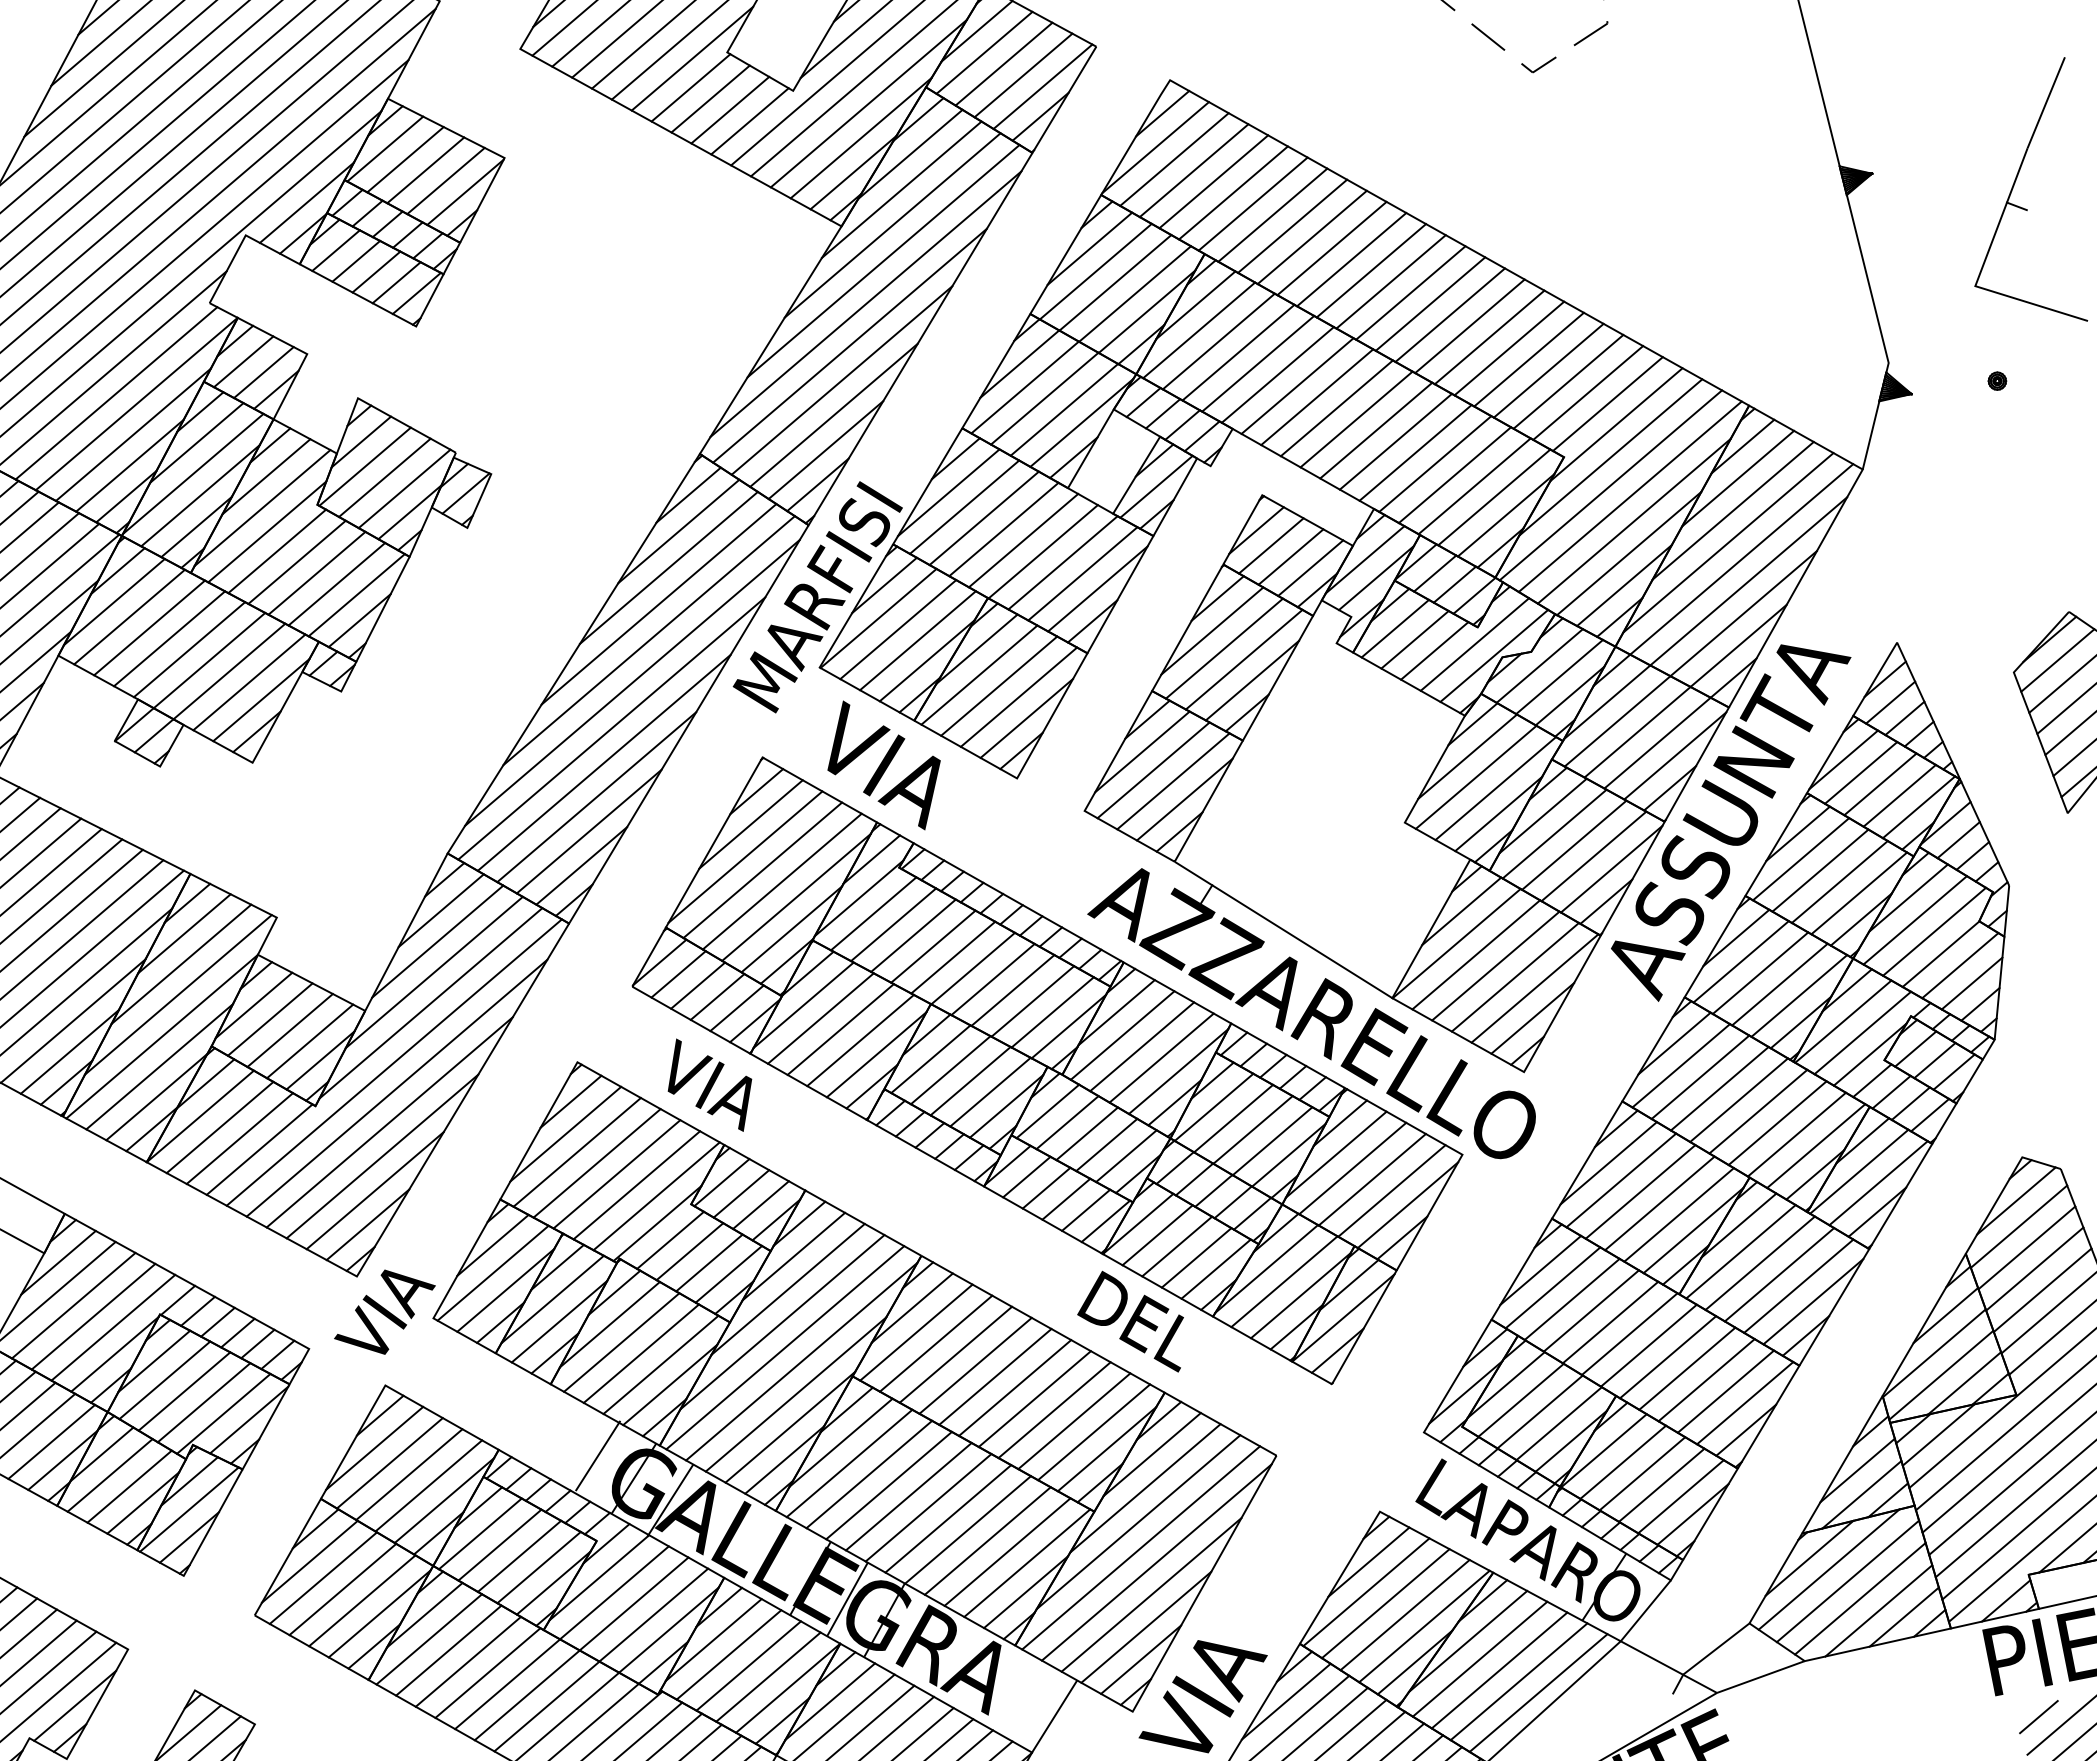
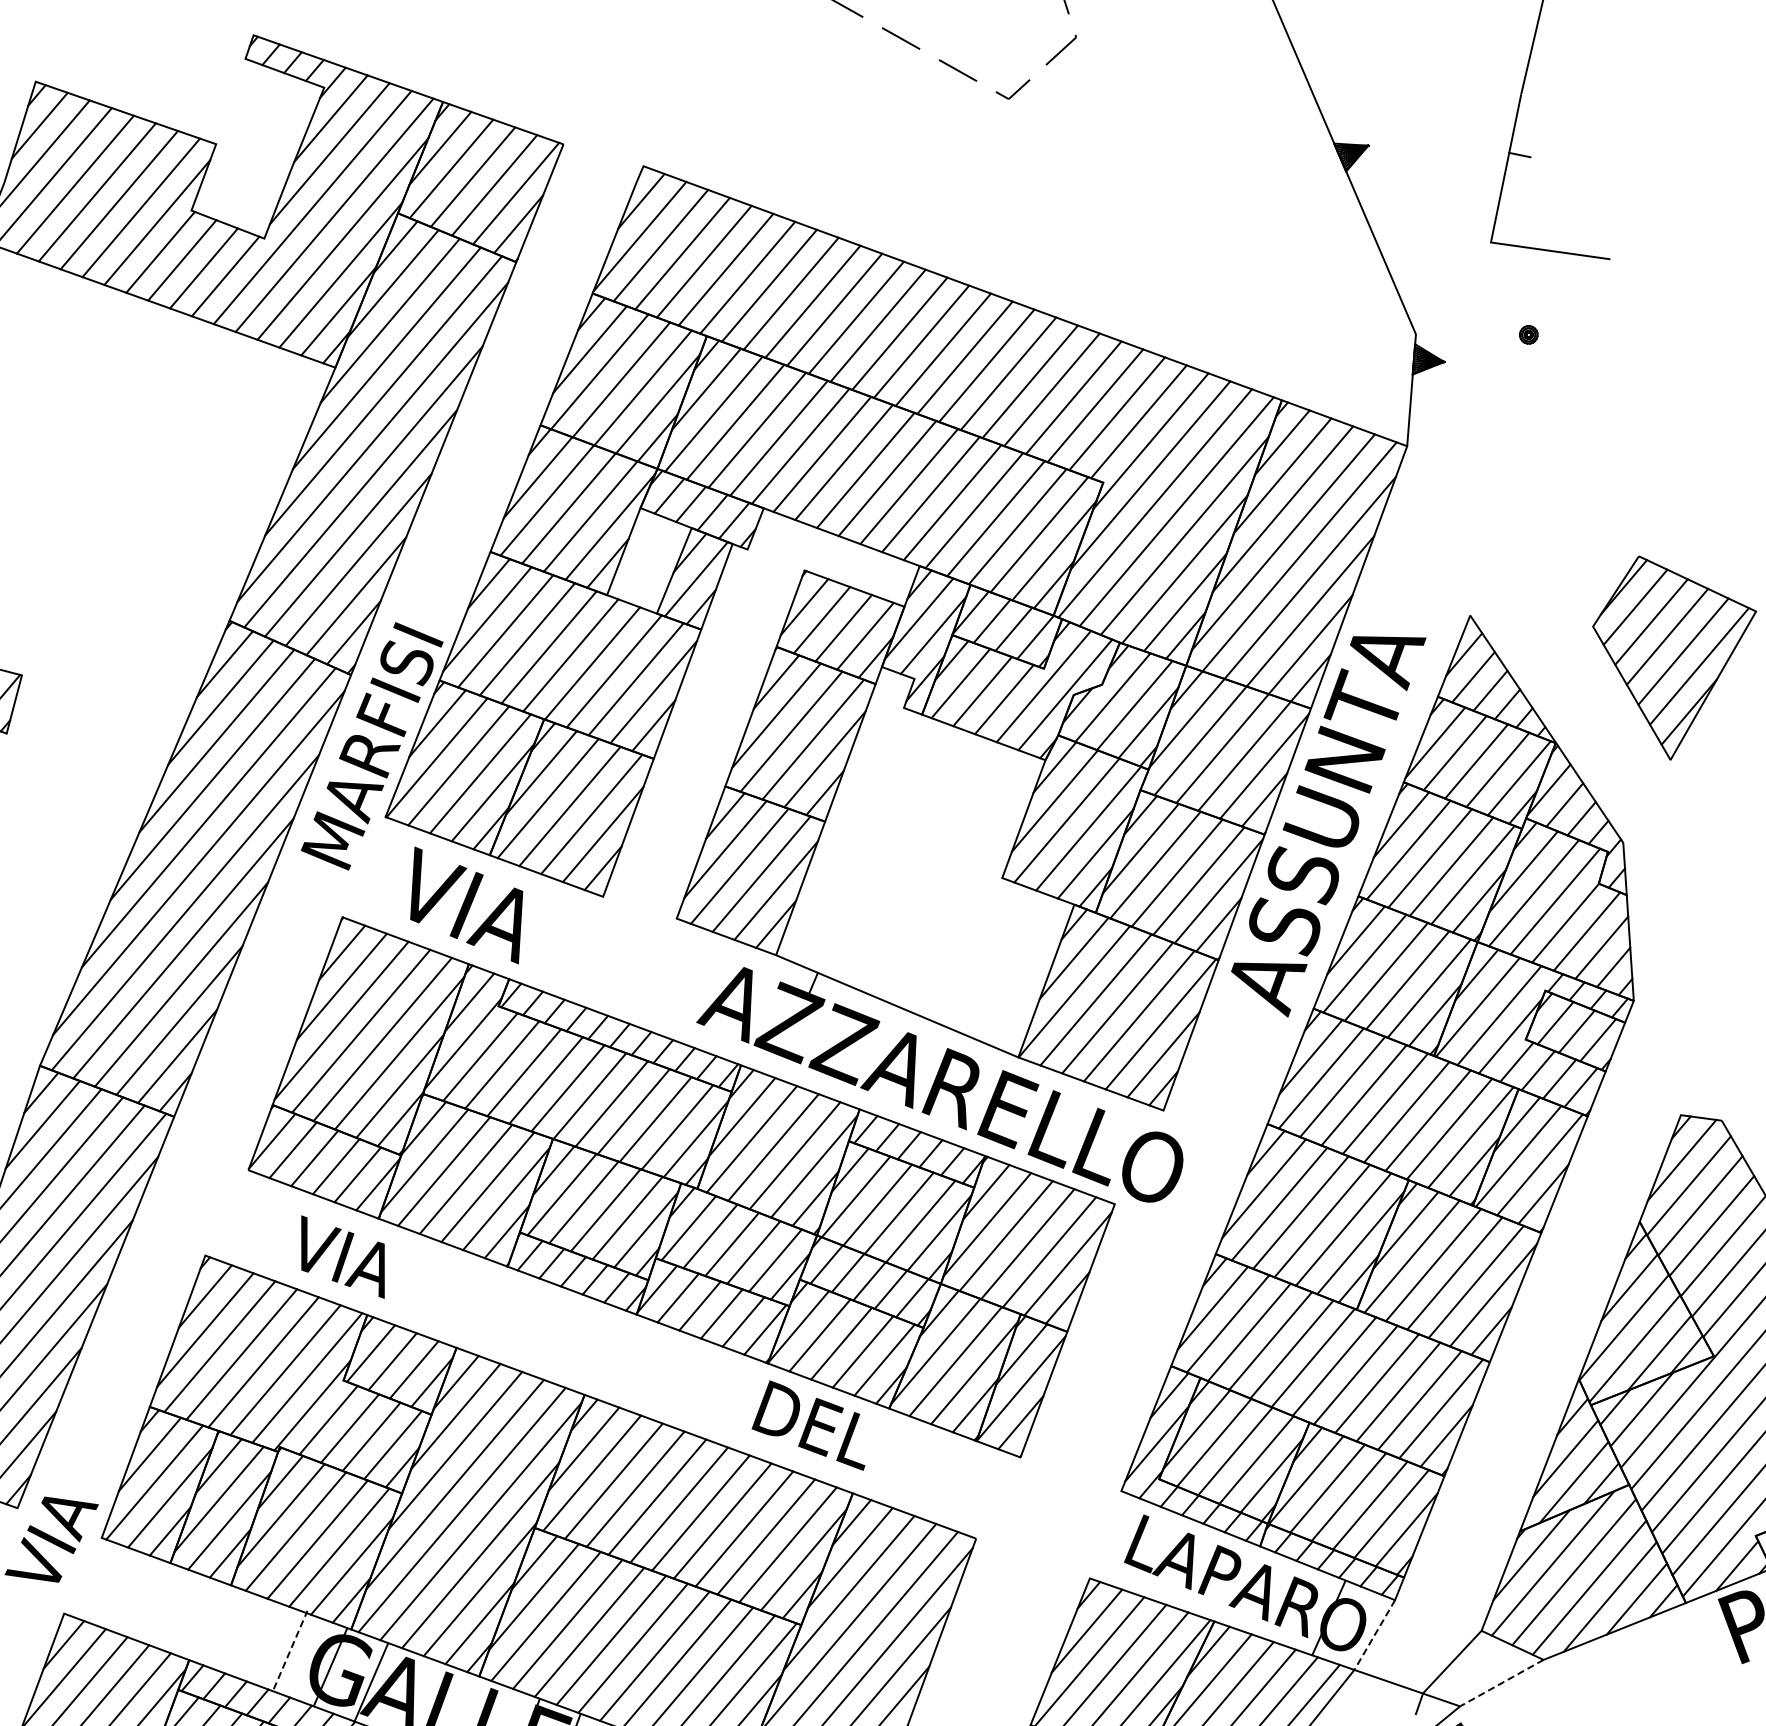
line: (598, 1455) -> (290, 1649), solid -> dashed
line: (1645, 1611) -> (1374, 1635), solid -> dashed
line: (1760, 1677) -> (1501, 1683), solid -> dashed

